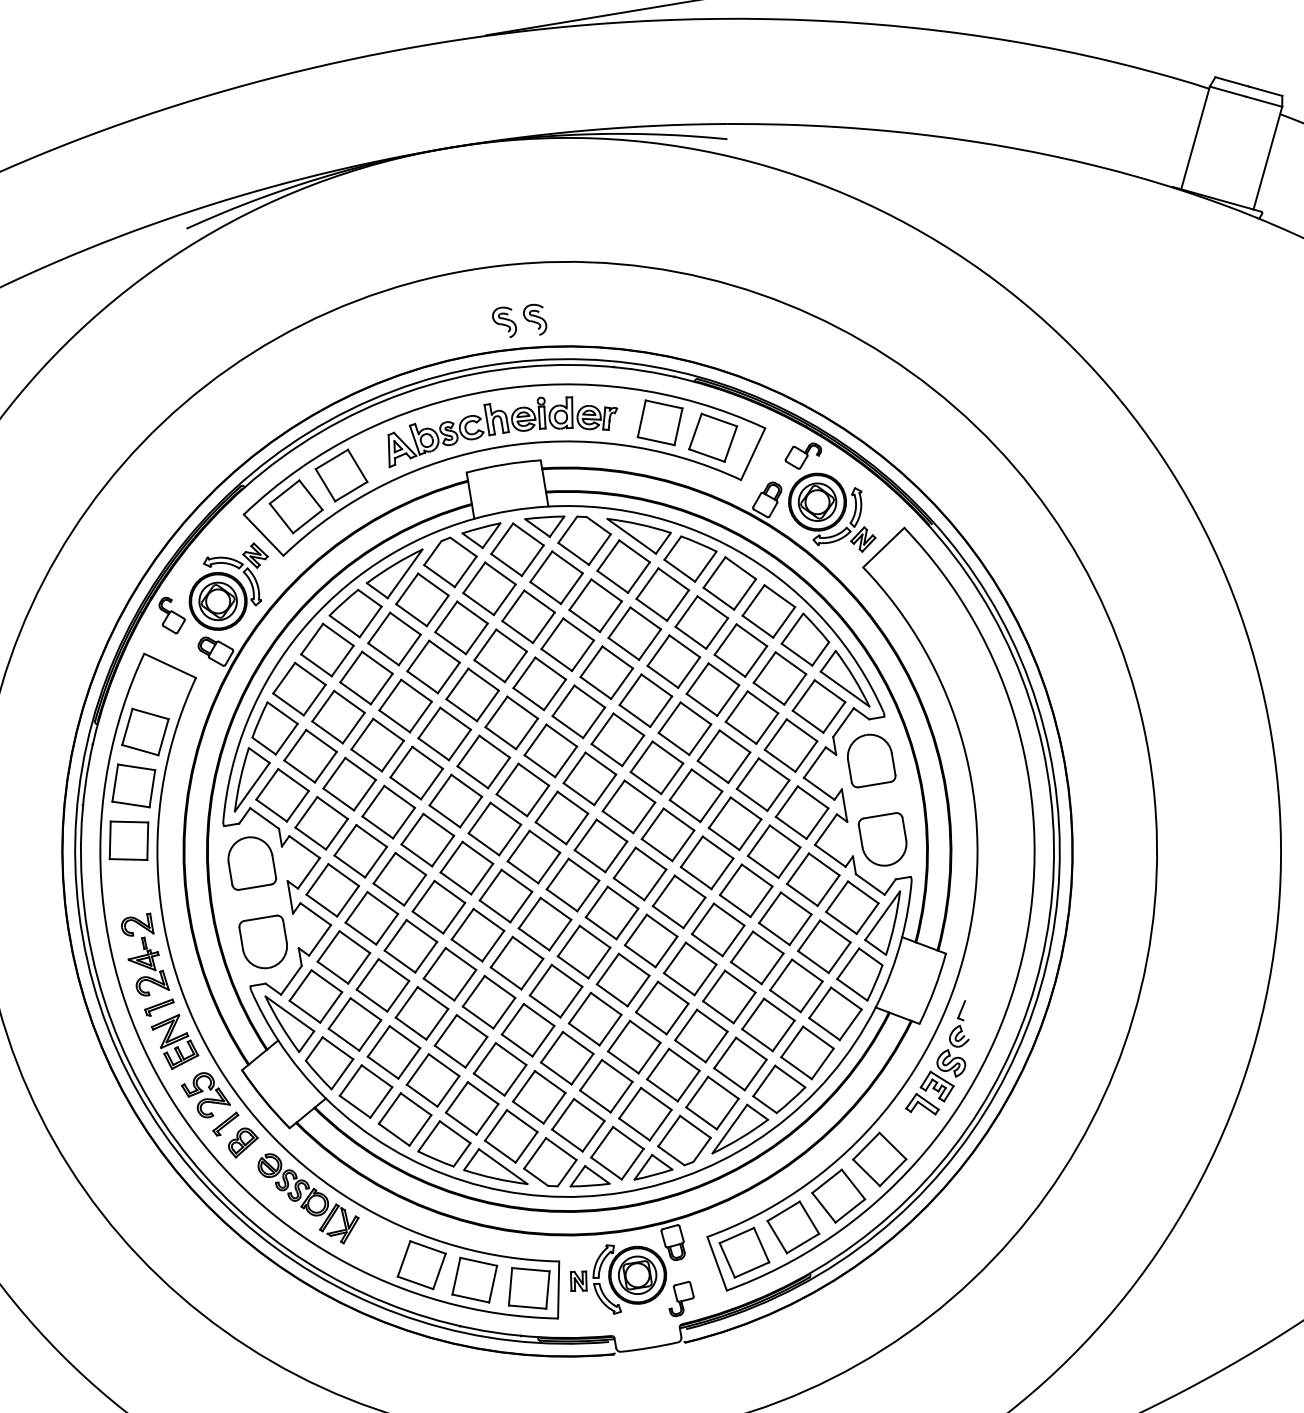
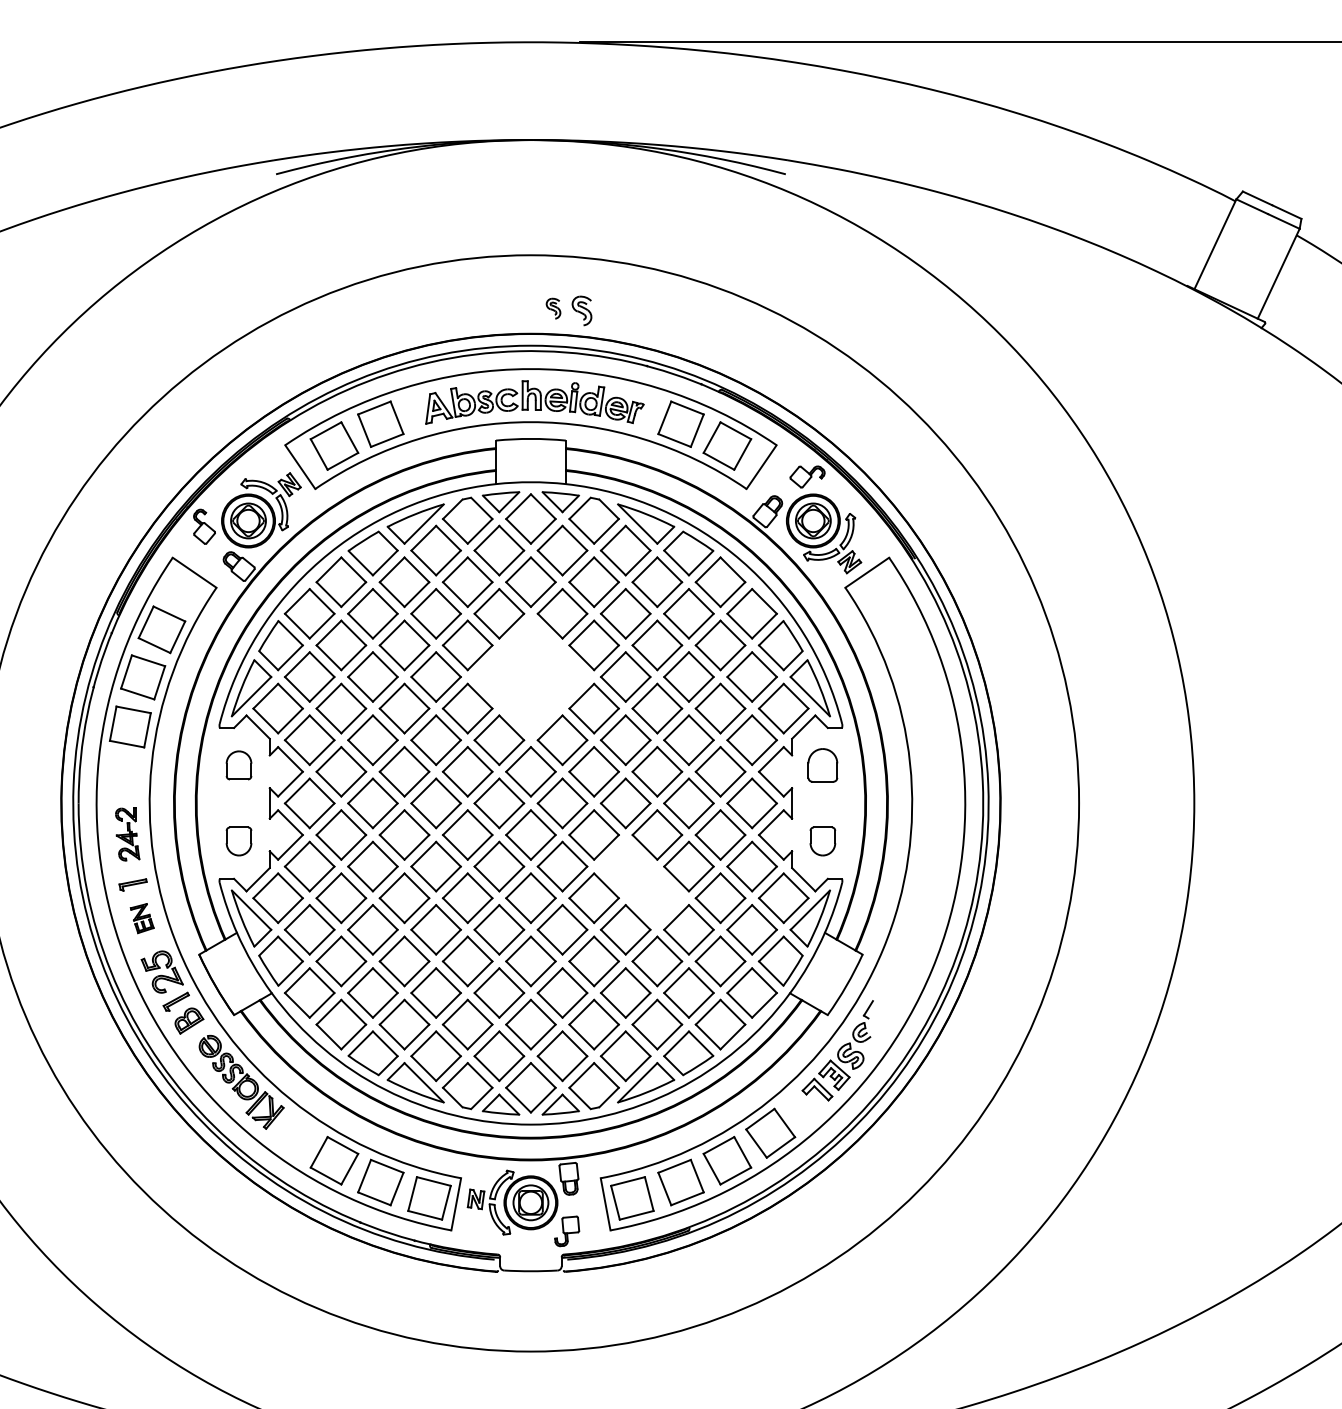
part: (504, 322) -> (553, 308), size x0.7
part: (544, 716) -> (530, 676), removed
part: (870, 760) -> (822, 765), size x0.7
part: (883, 840) -> (822, 841), size x0.6
part: (250, 862) -> (238, 765), size x0.6
part: (698, 915) -> (641, 882), removed
part: (263, 943) -> (238, 841), size x0.6
part: (144, 955) -> (127, 834), size x0.7
part: (175, 1041) -> (142, 918), size x0.6

